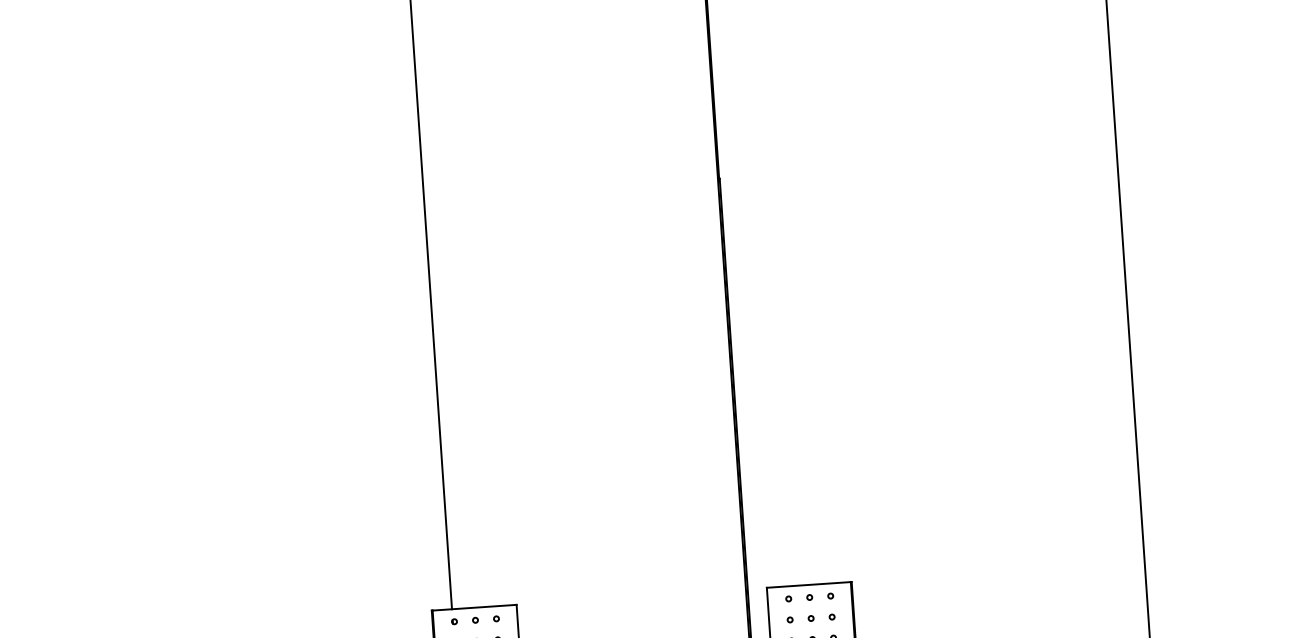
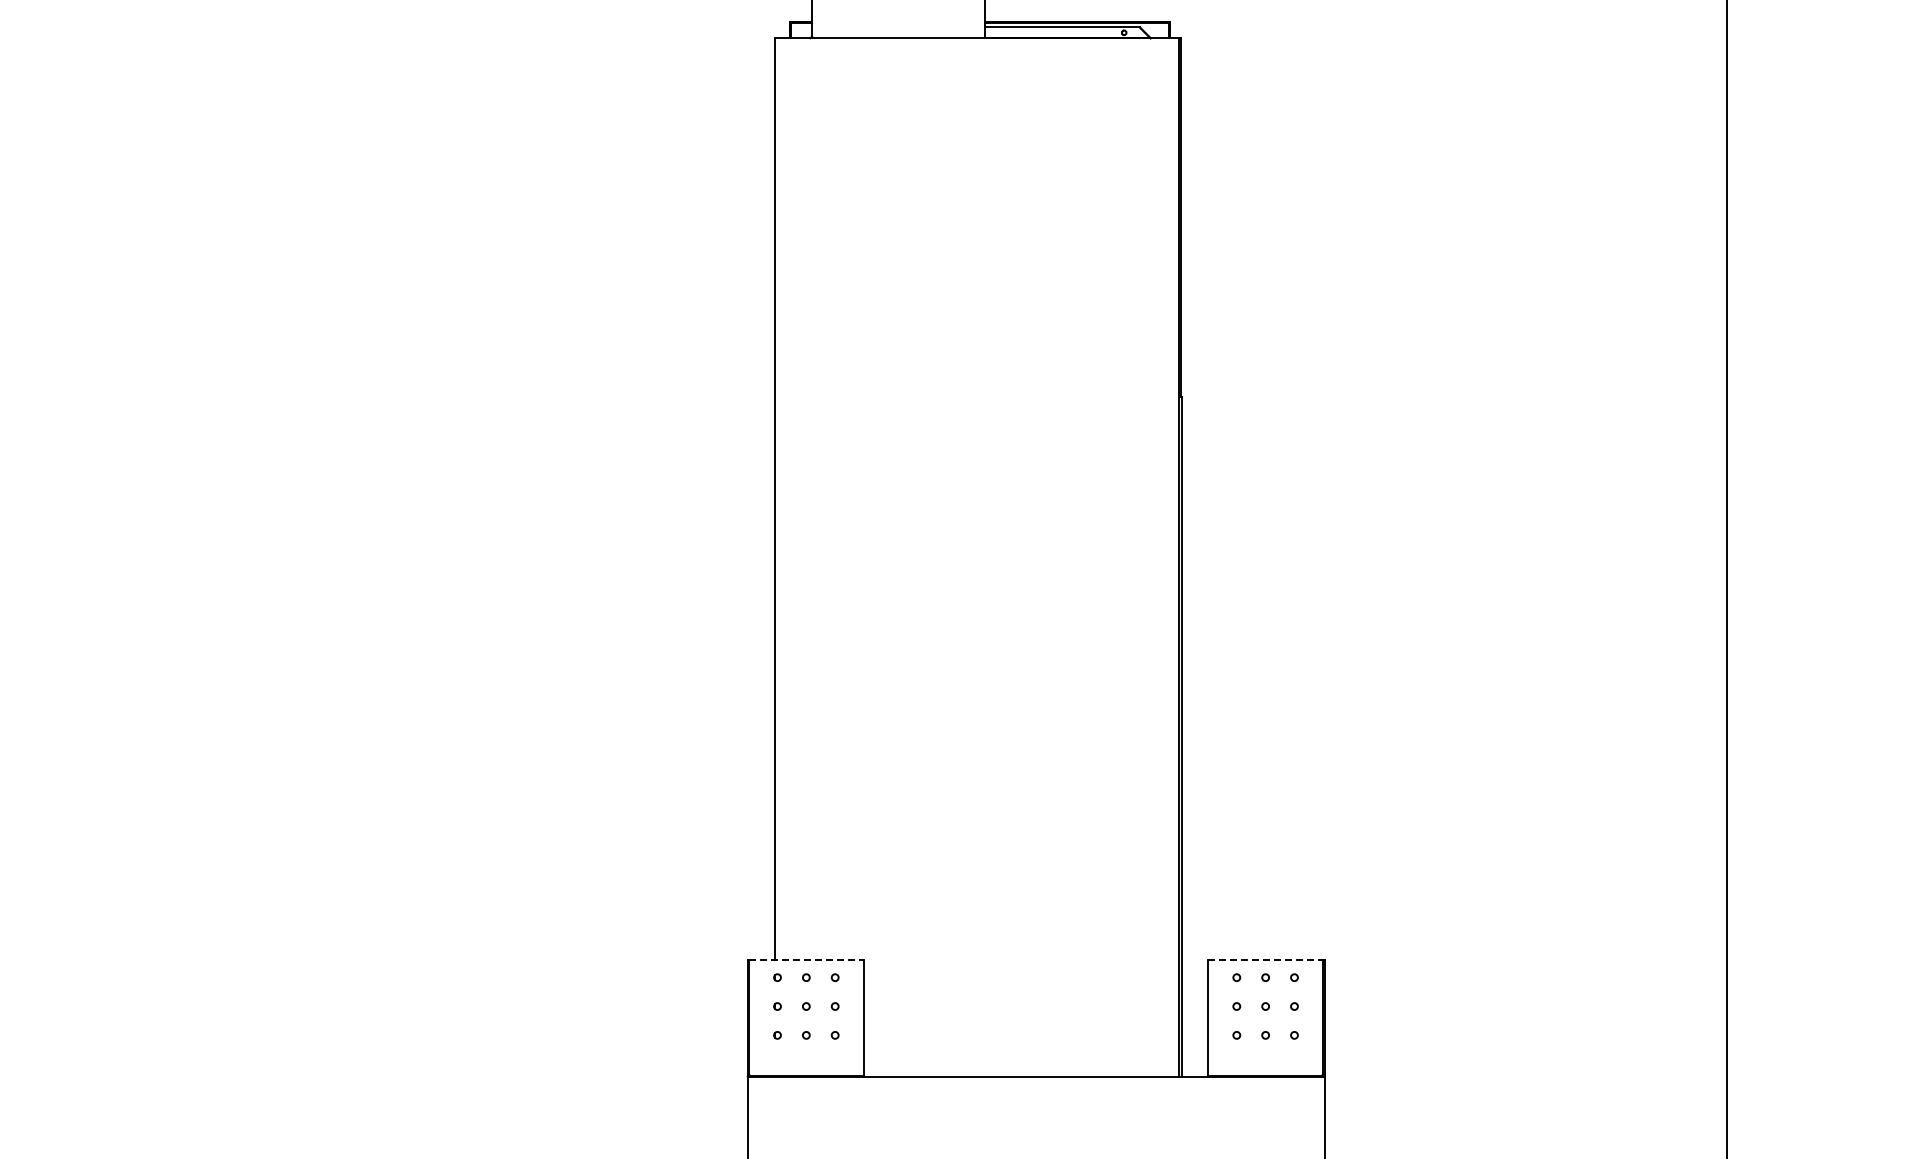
line: (808, 585) -> (1265, 960), solid -> dashed
line: (474, 607) -> (806, 960), solid -> dashed

